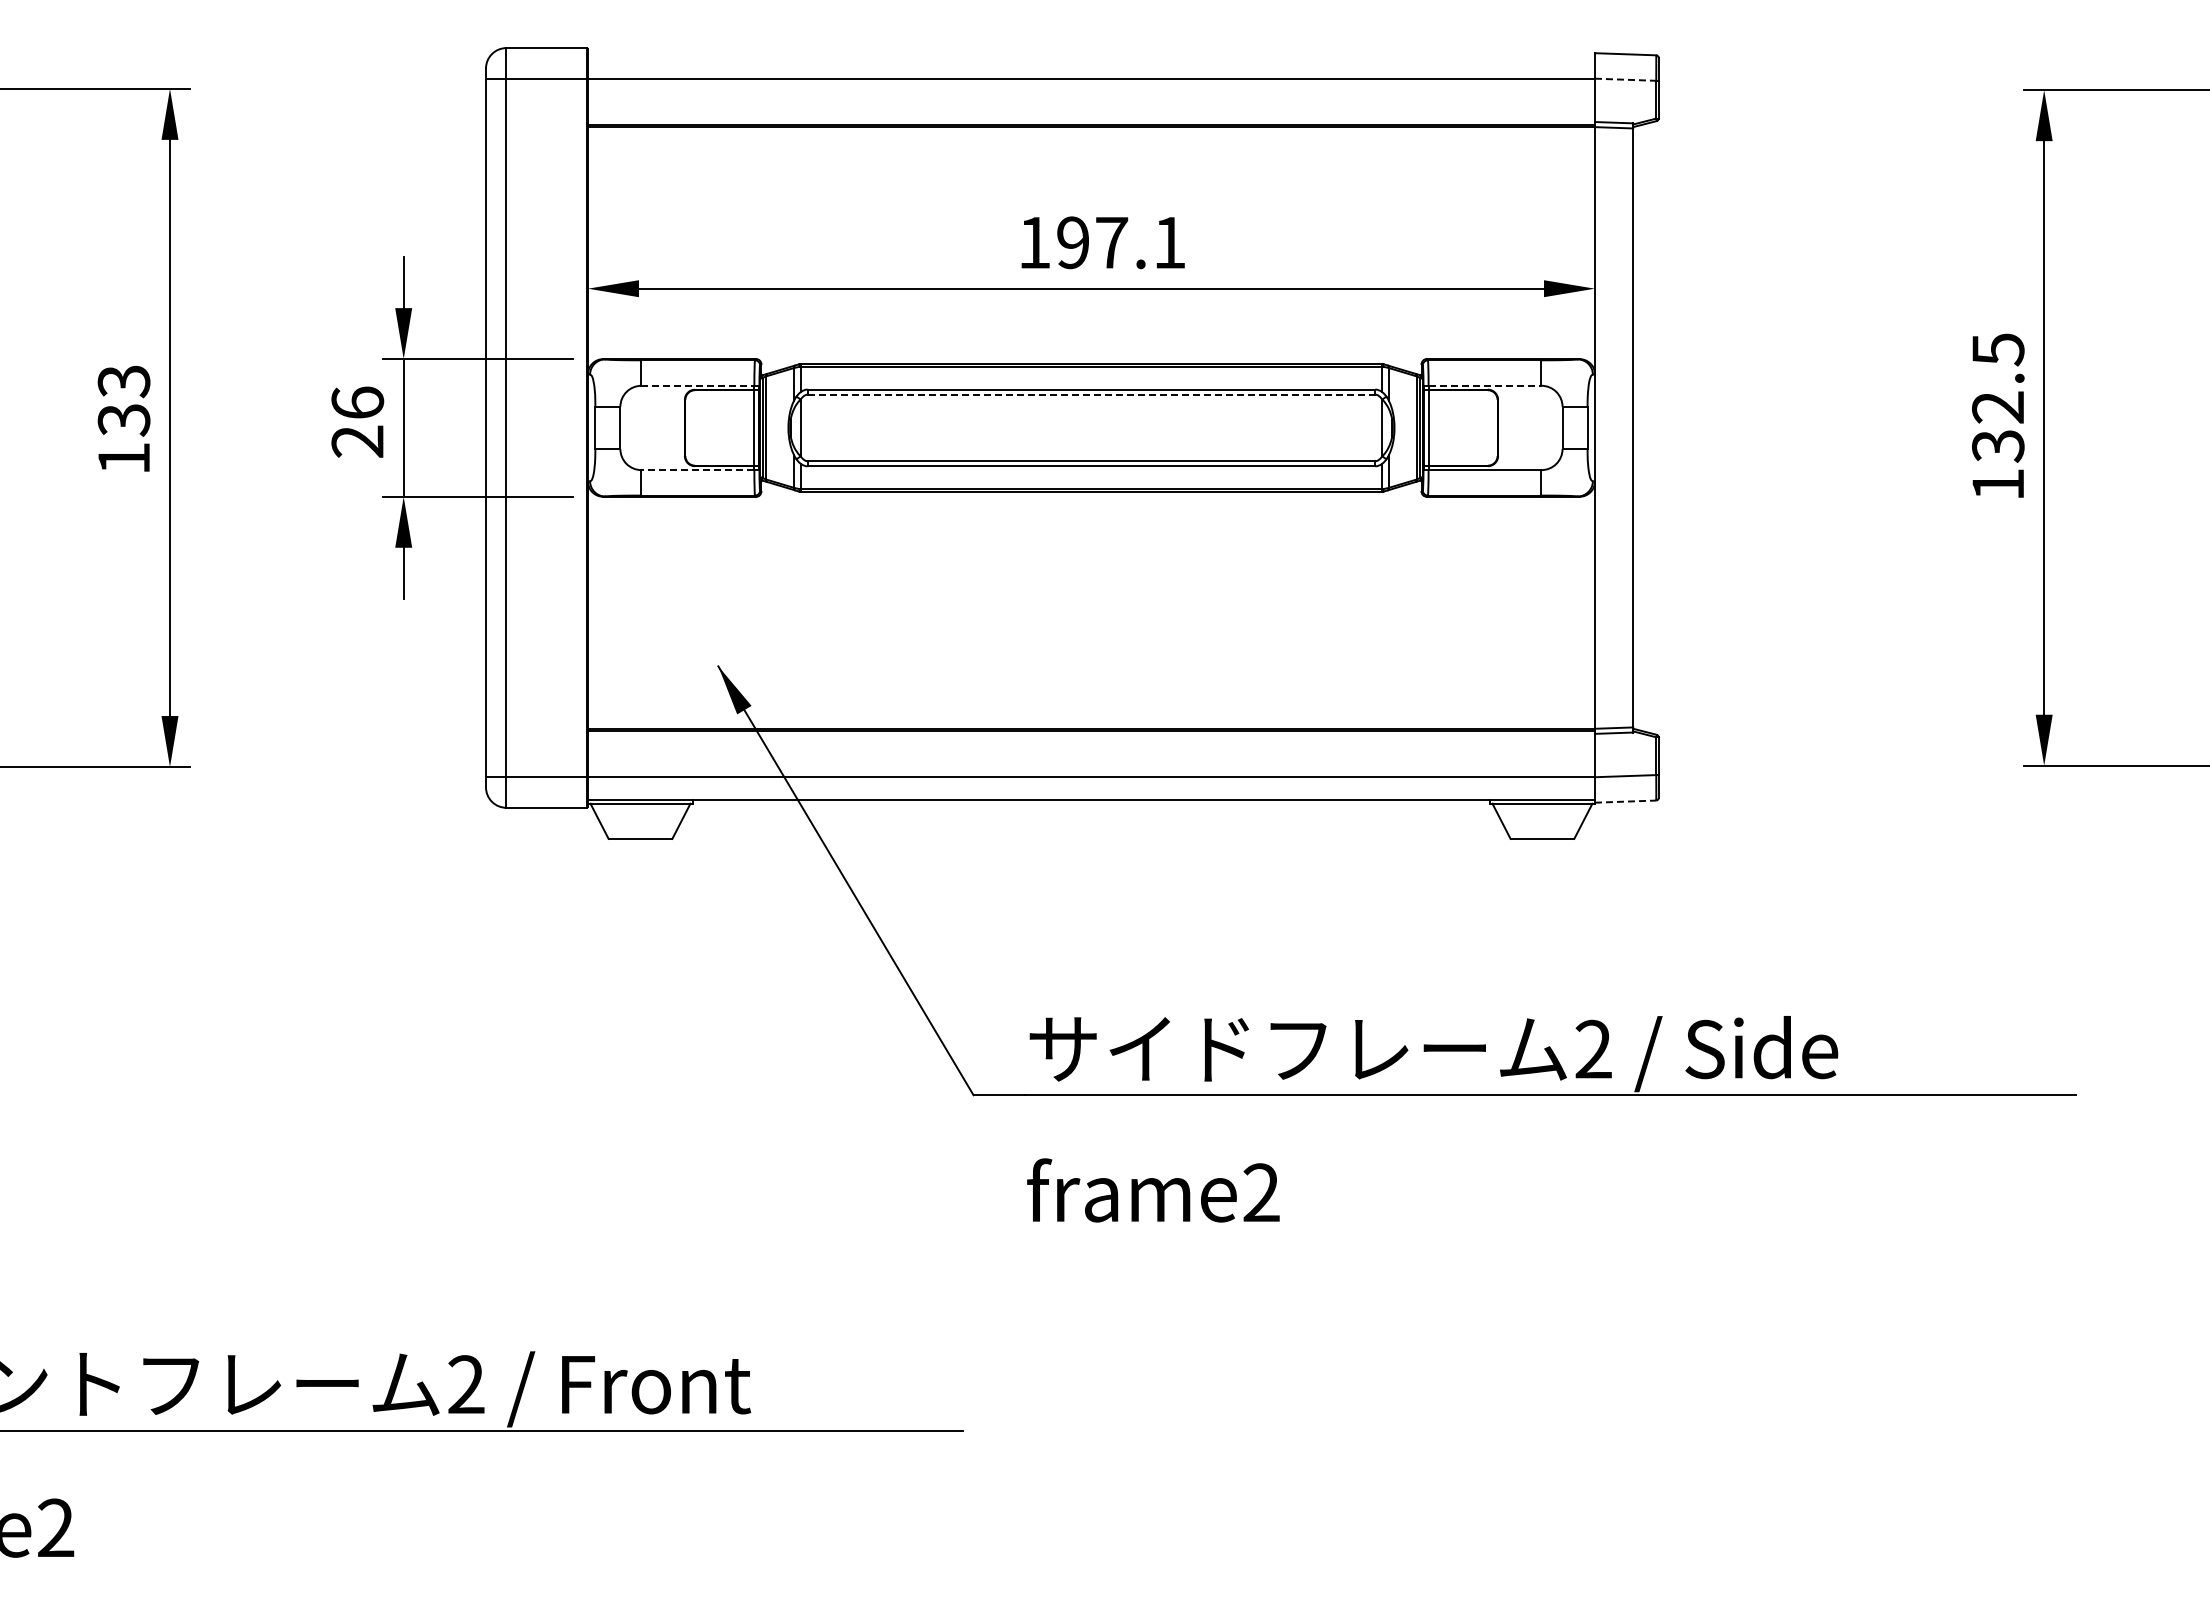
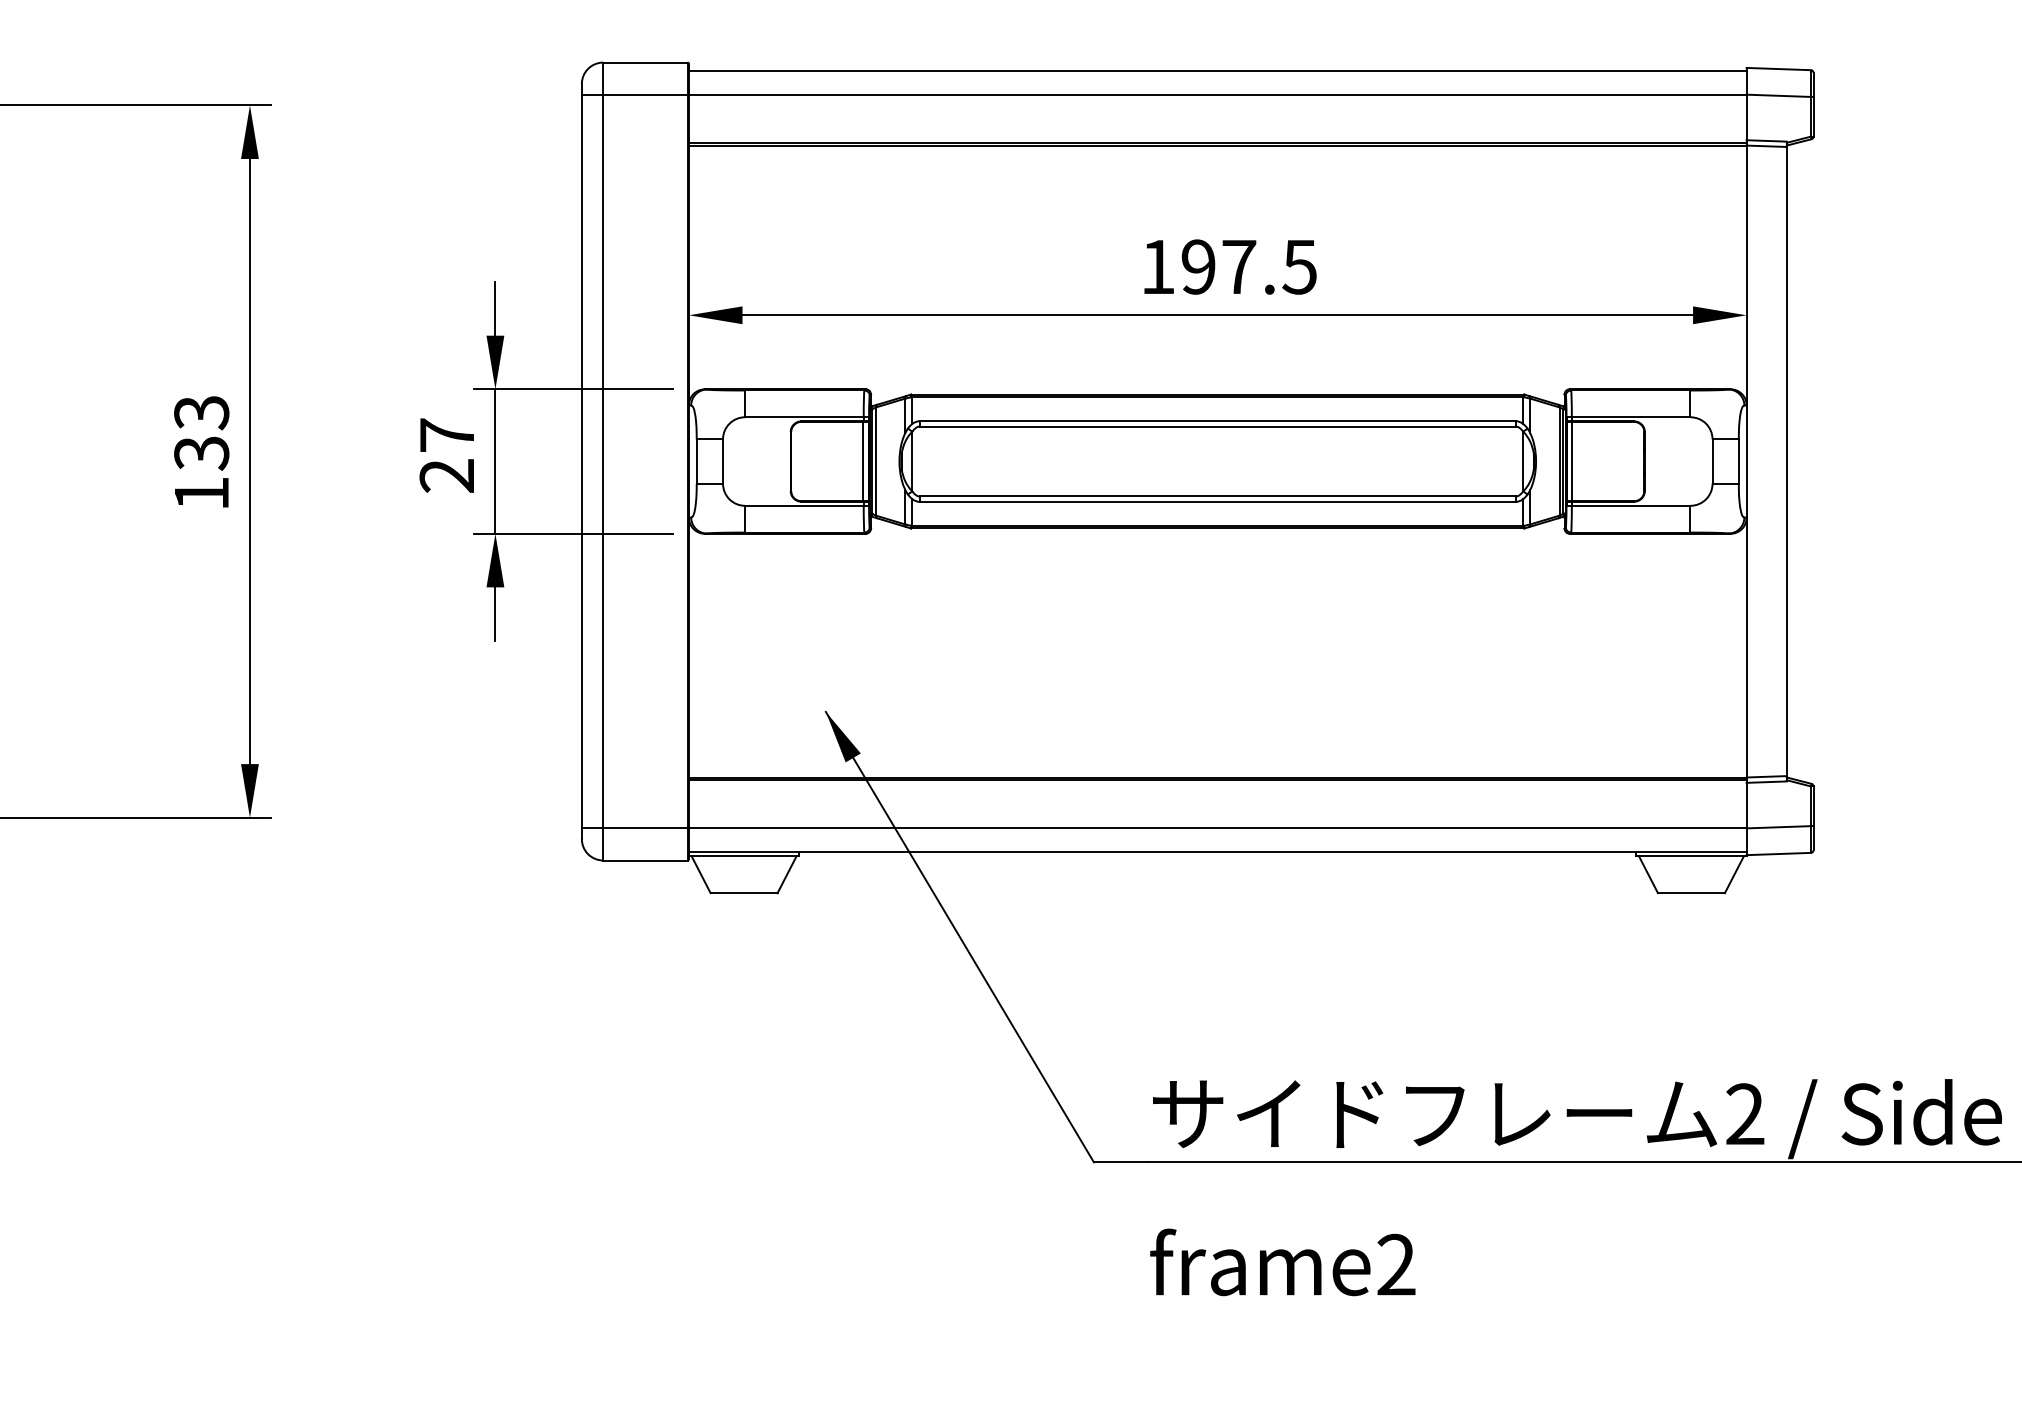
line: (1090, 55) -> (1216, 70), added
line: (1625, 79) -> (1778, 95), dashed -> solid
text: (1168, 243) -> (1298, 267), 197.1 -> 197.5
line: (698, 385) -> (805, 416), dashed -> solid
line: (1485, 385) -> (1631, 416), dashed -> solid
line: (1091, 394) -> (1217, 426), dashed -> solid
text: (357, 402) -> (446, 434), 26 -> 27
line: (697, 470) -> (803, 506), dashed -> solid
line: (1625, 801) -> (1778, 853), dashed -> solid

